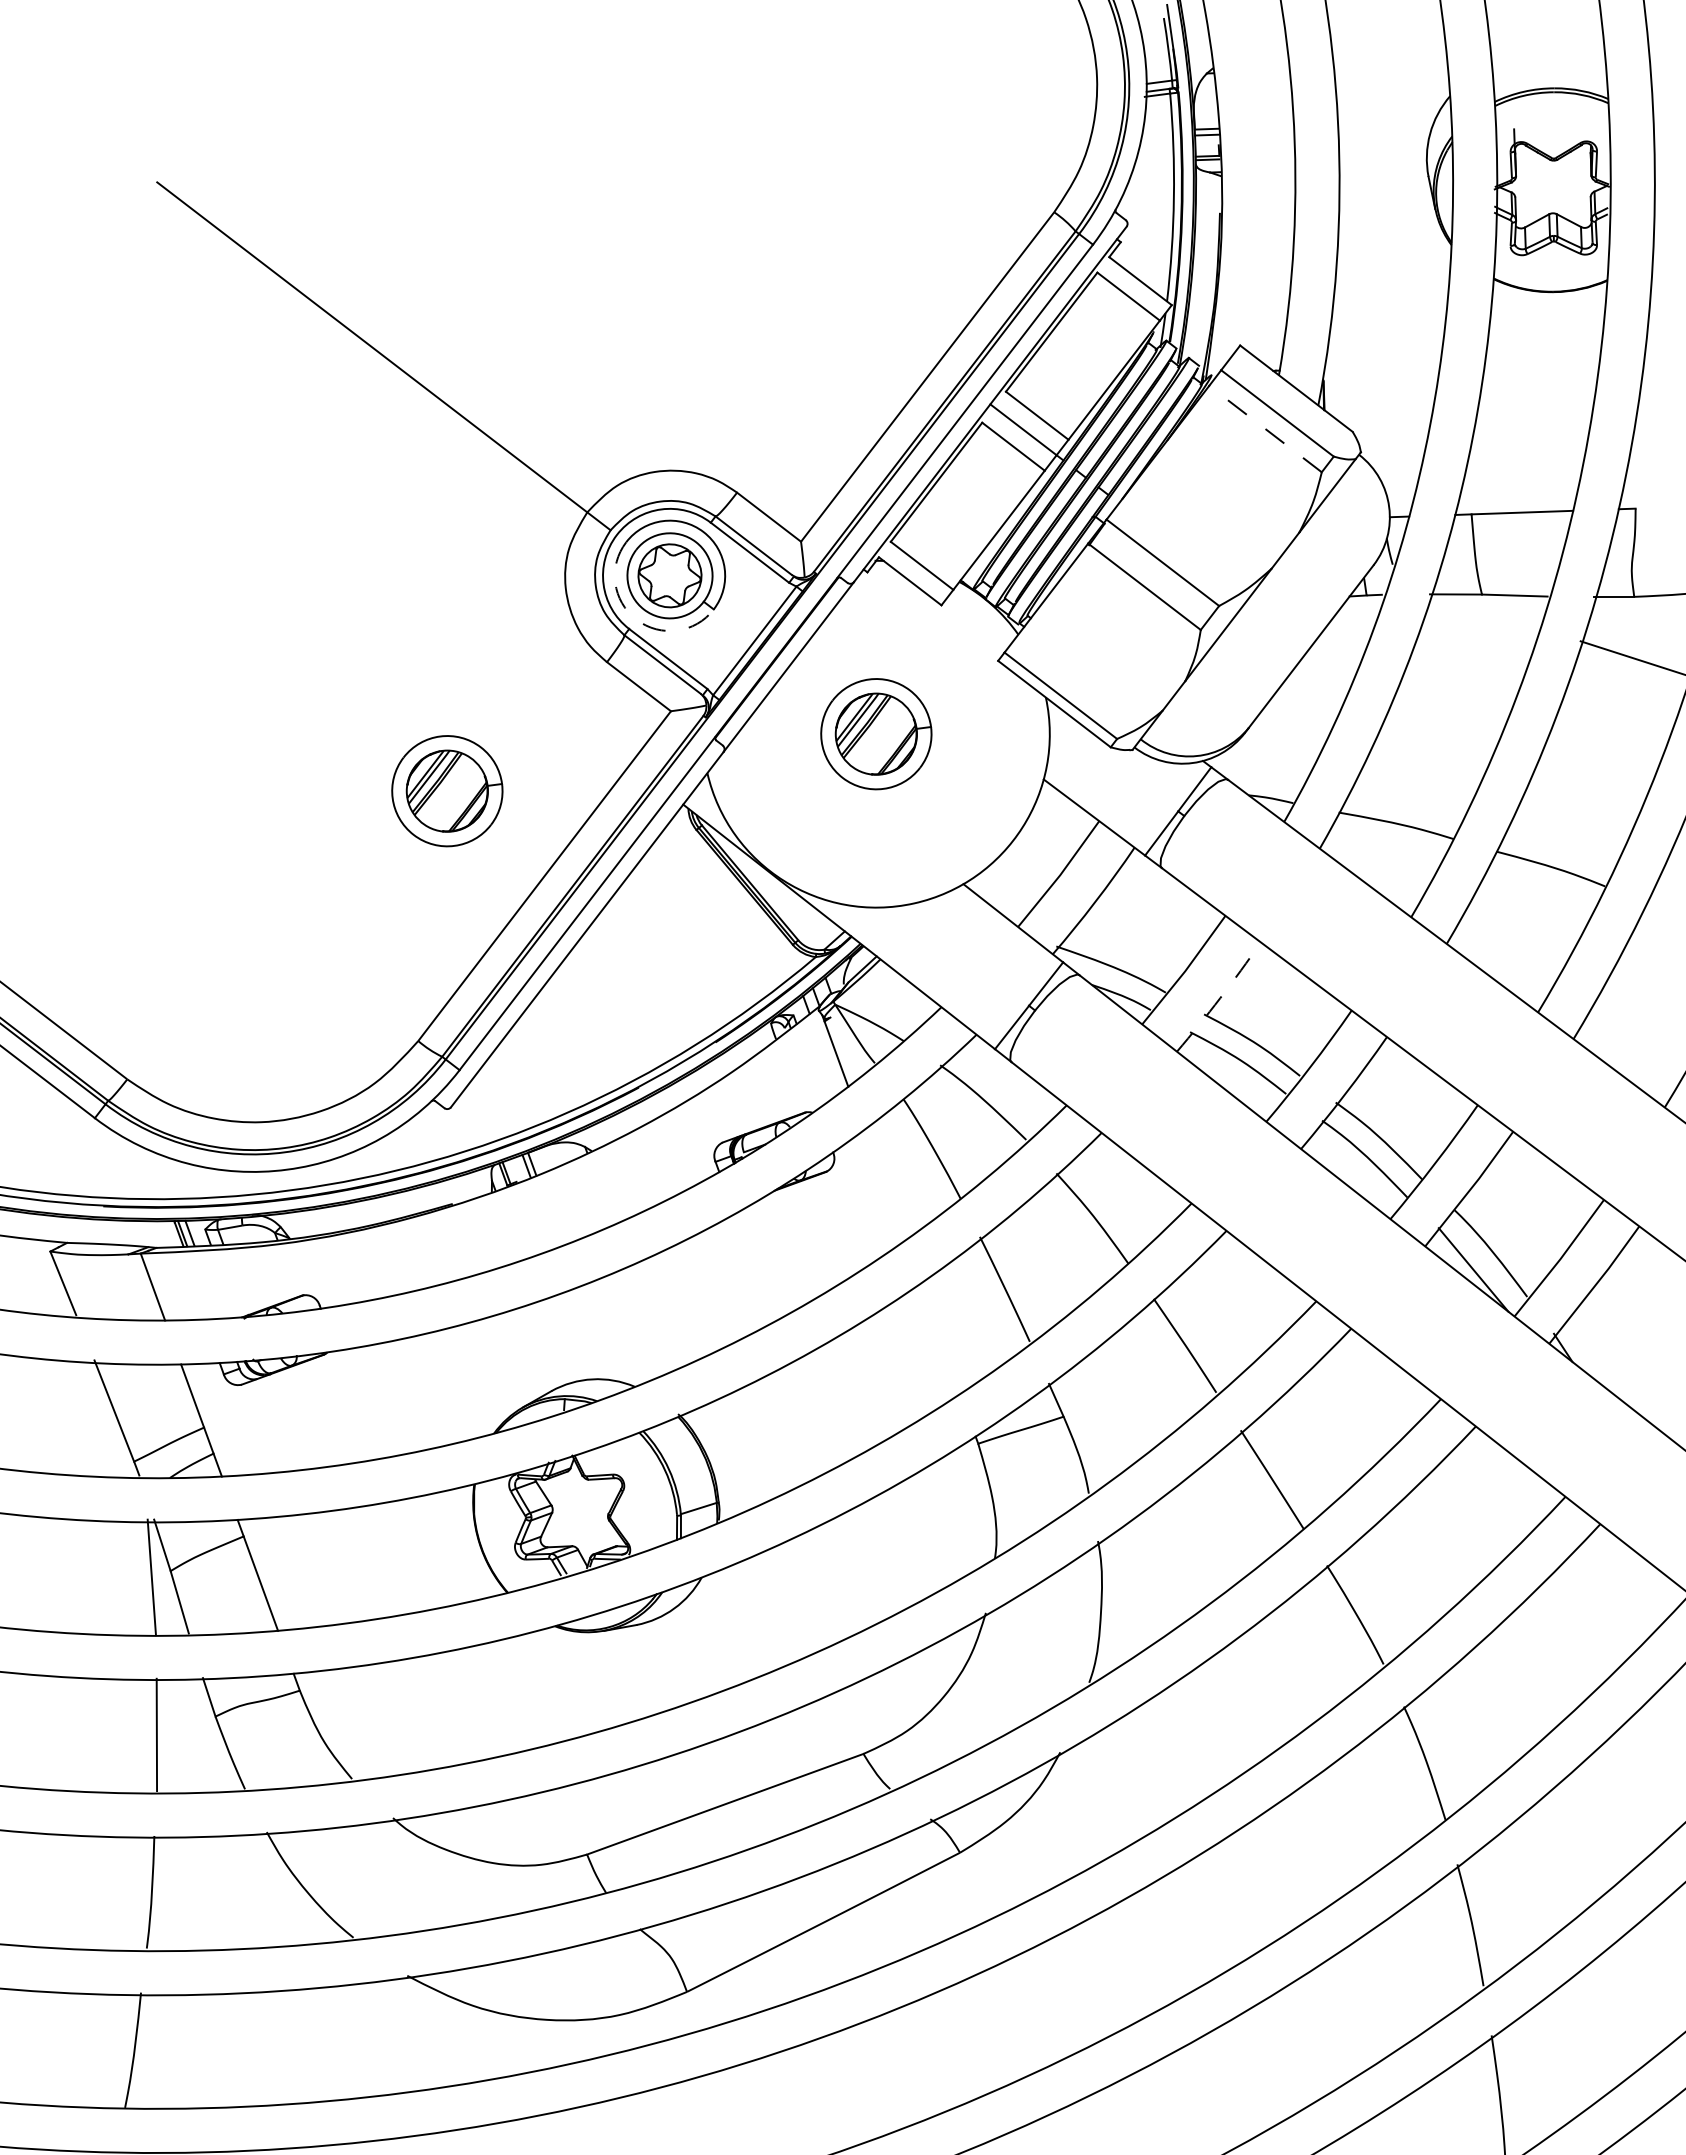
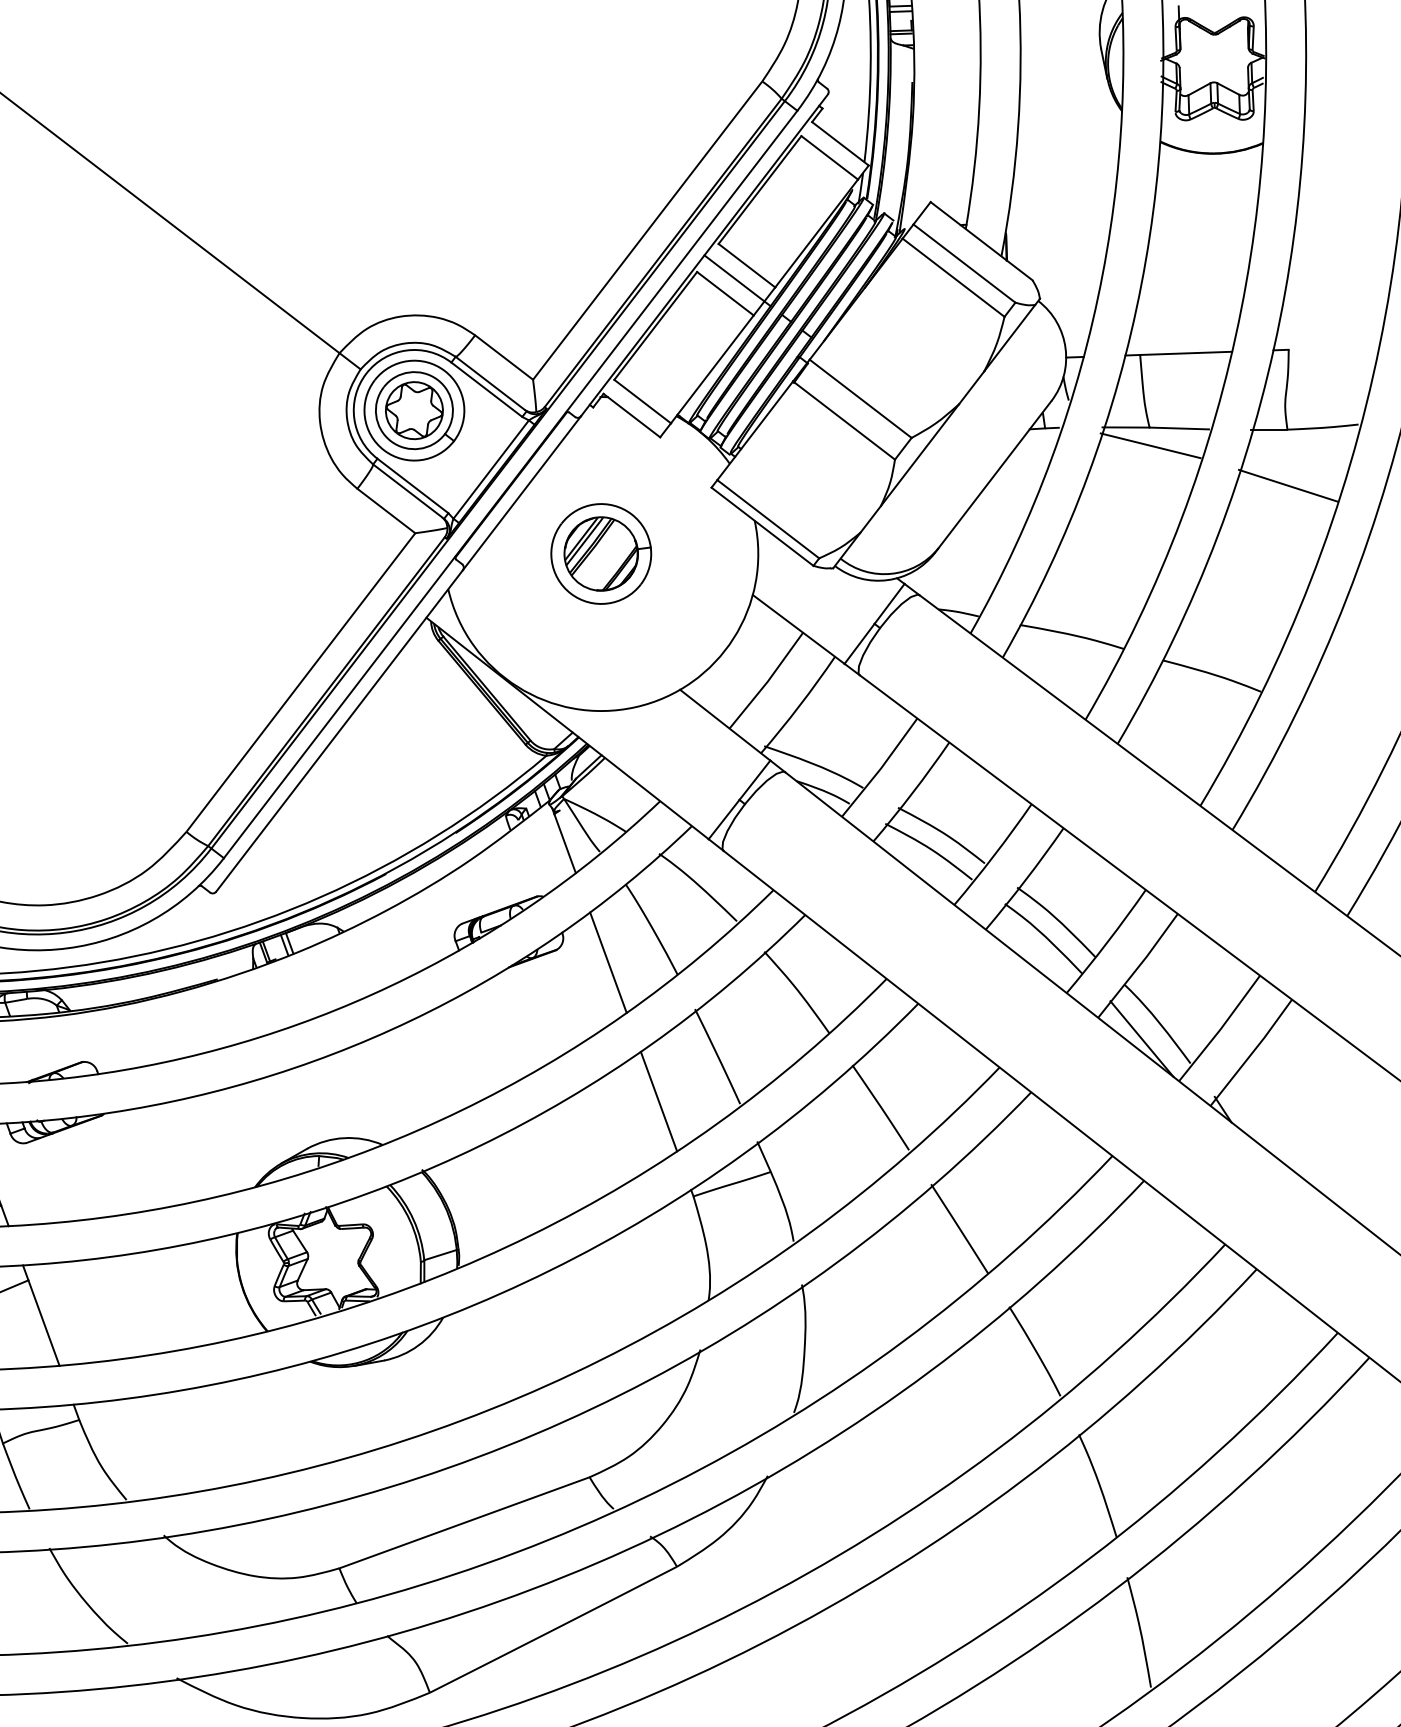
line: (1265, 429) -> (953, 278), dashed -> solid
line: (1483, 614) -> (1150, 445), added
arc: (636, 619) -> (384, 450), dashed -> solid
part: (447, 791) -> (212, 605), removed
arc: (1220, 998) -> (912, 793), dashed -> solid
line: (884, 1185) -> (608, 962), added
line: (940, 1338) -> (659, 1101), added

